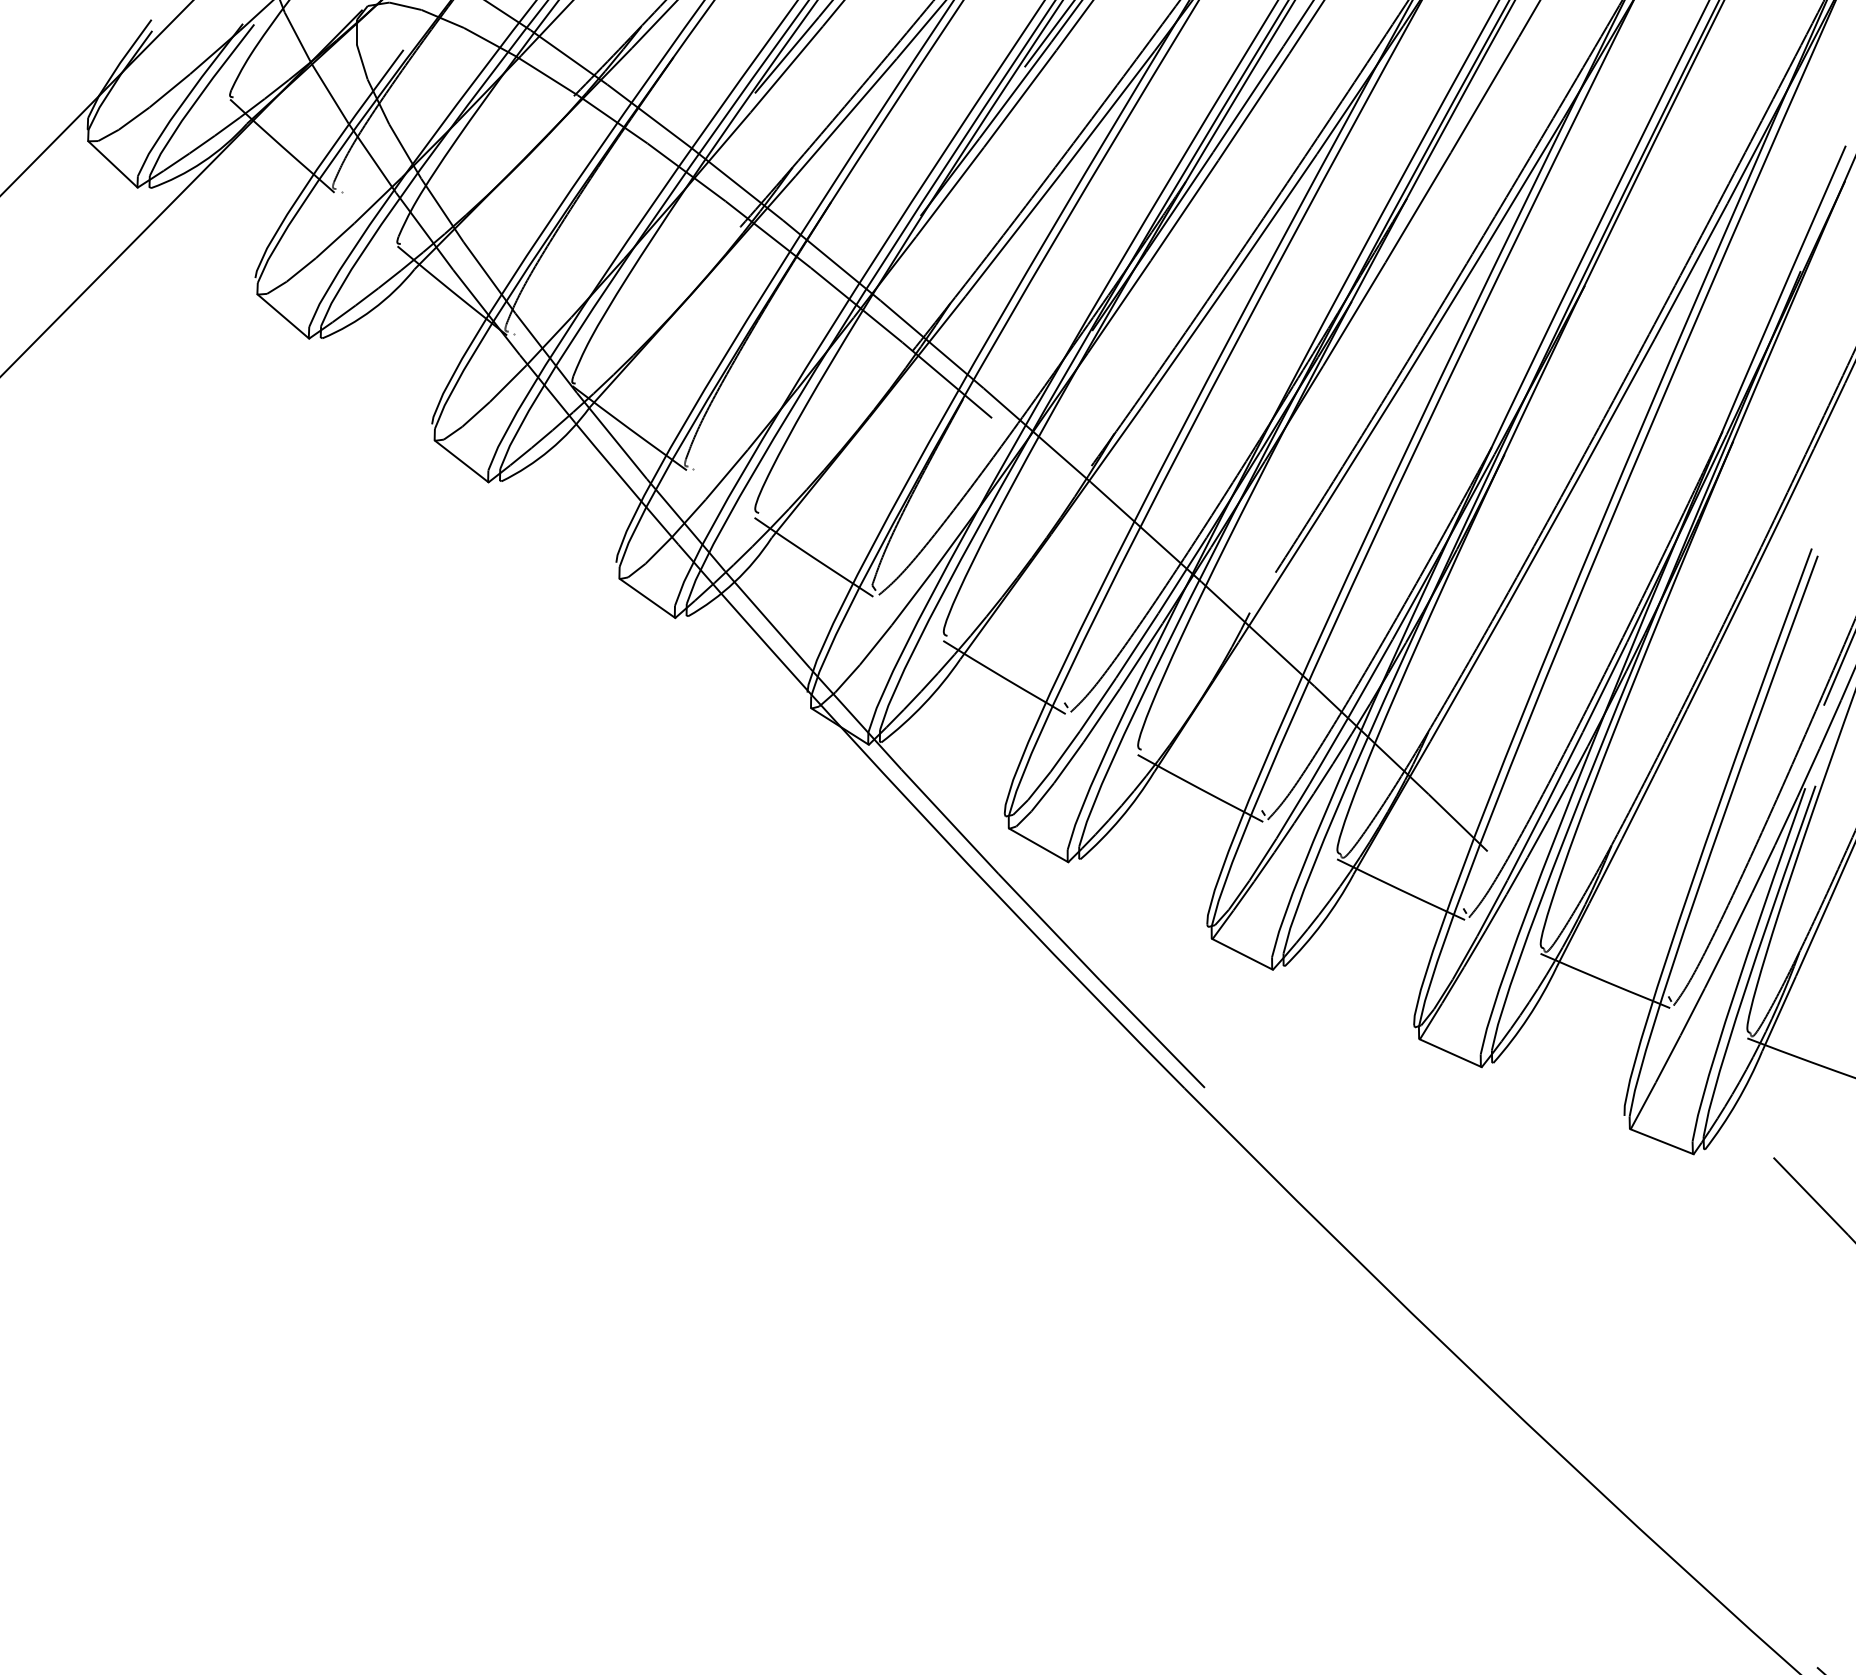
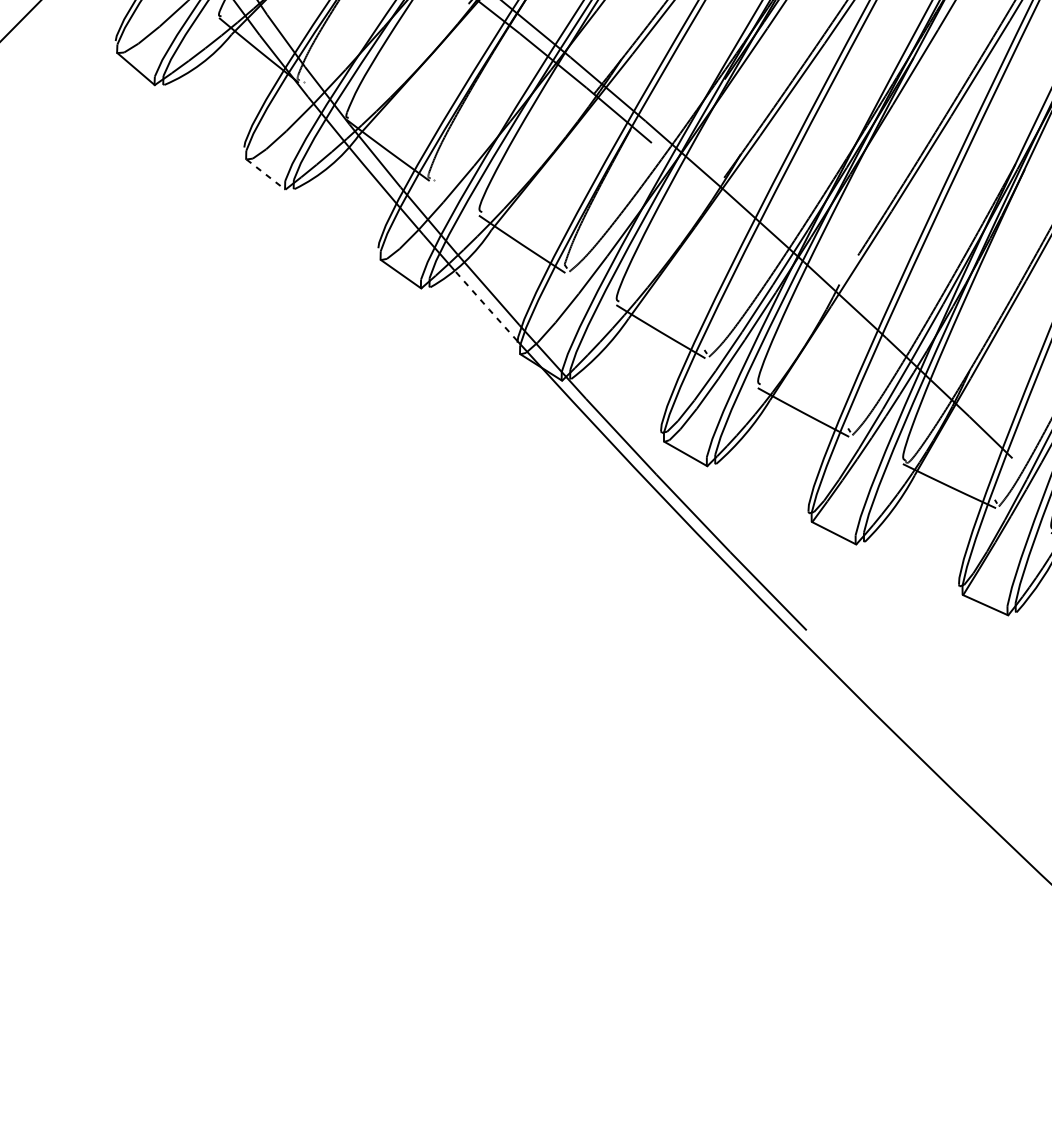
line: (461, 461) -> (265, 174), solid -> dashed
line: (764, 641) -> (486, 305), solid -> dashed

